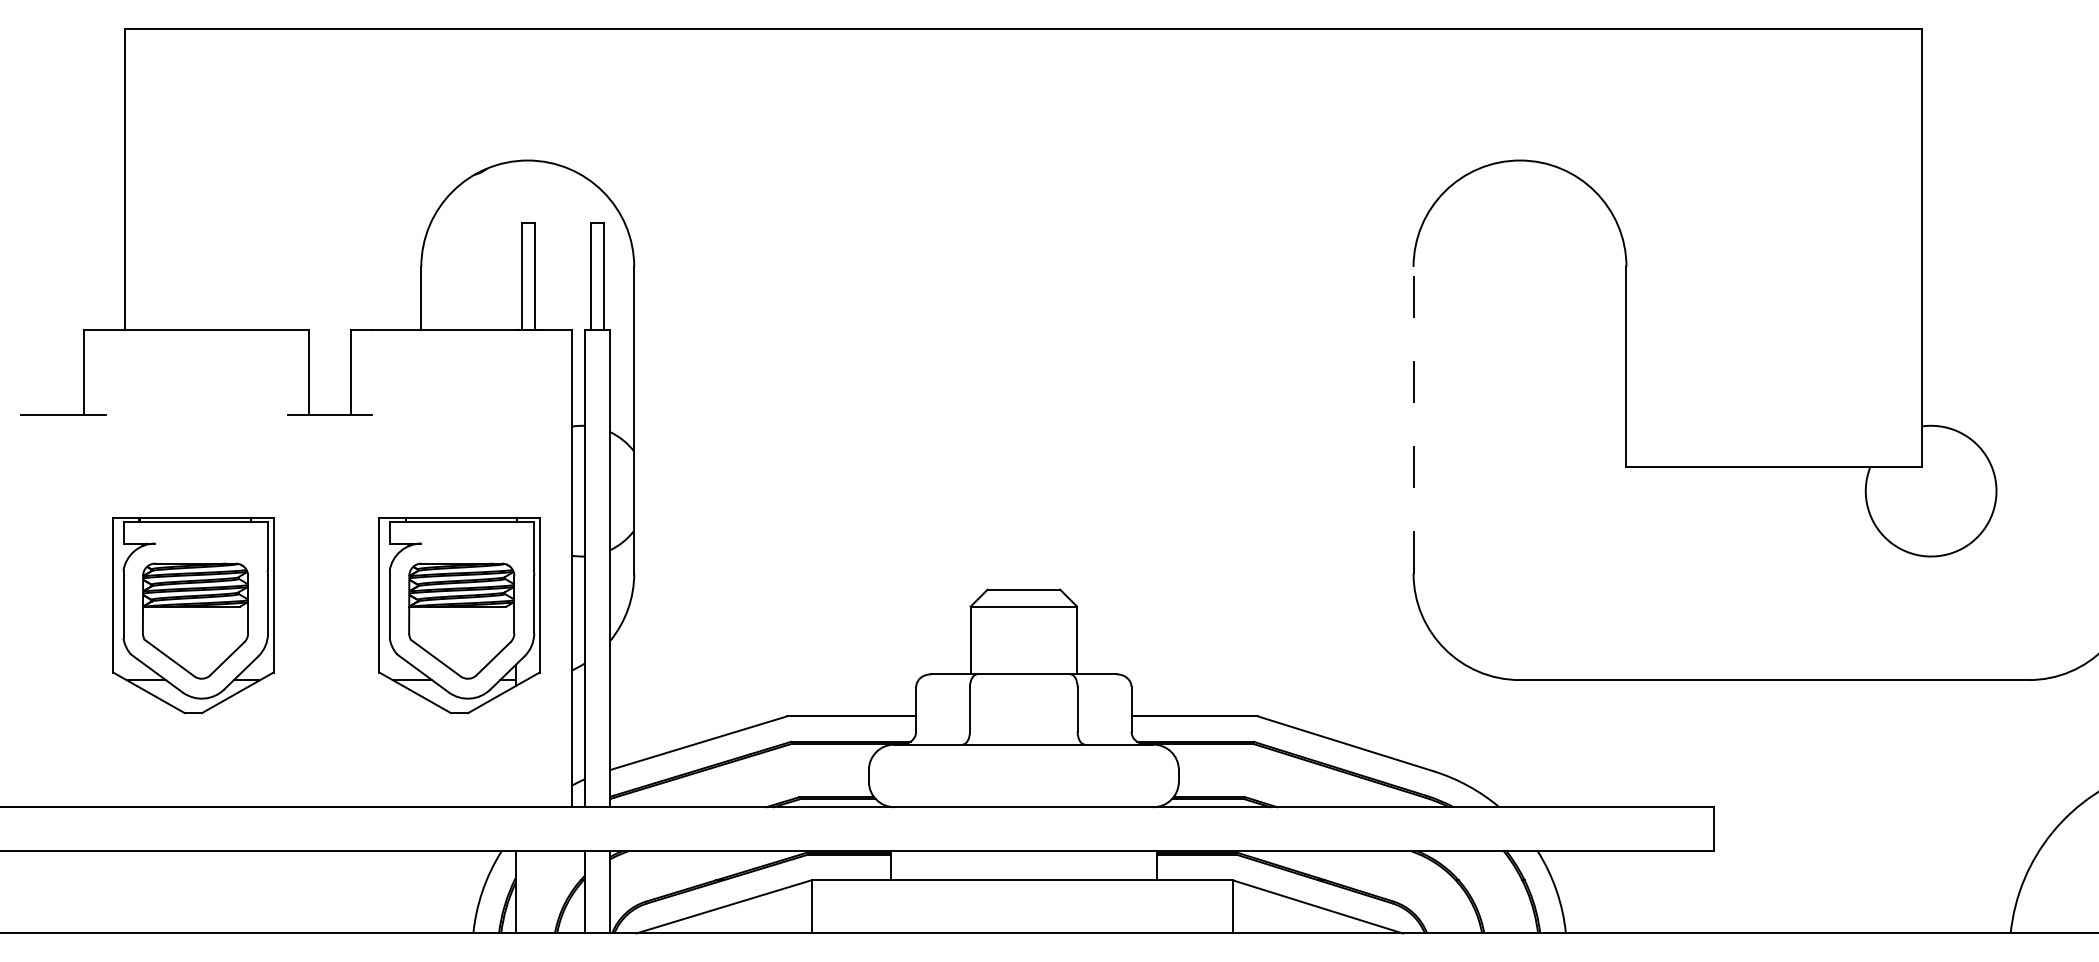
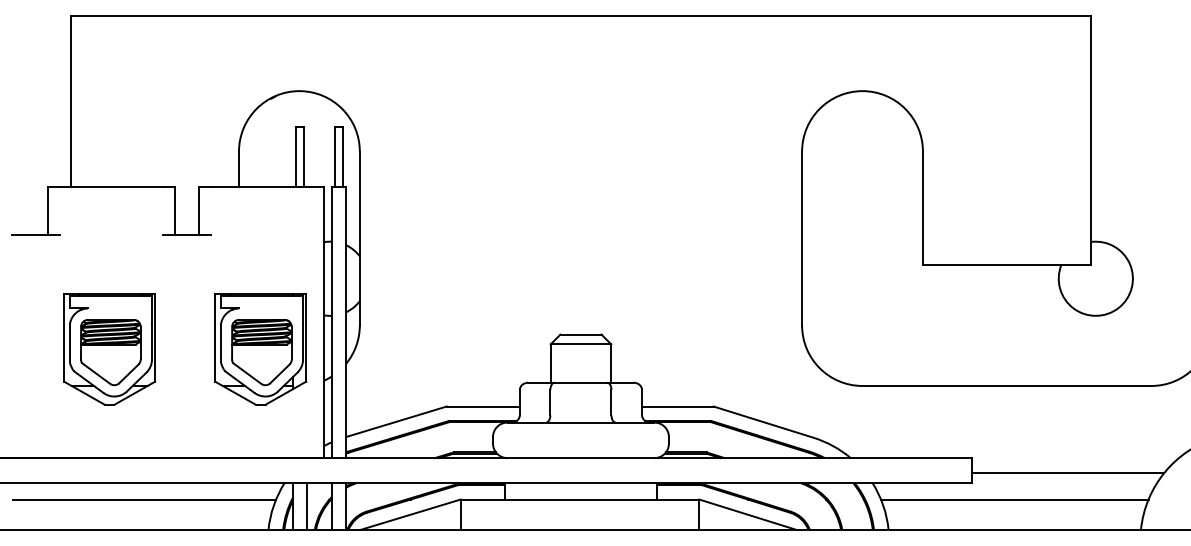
line: (1414, 420) -> (802, 238), dashed -> solid
line: (1882, 832) -> (1068, 472), added
line: (254, 880) -> (144, 499), added
line: (1787, 880) -> (1014, 499), added
line: (542, 892) -> (307, 506), added

